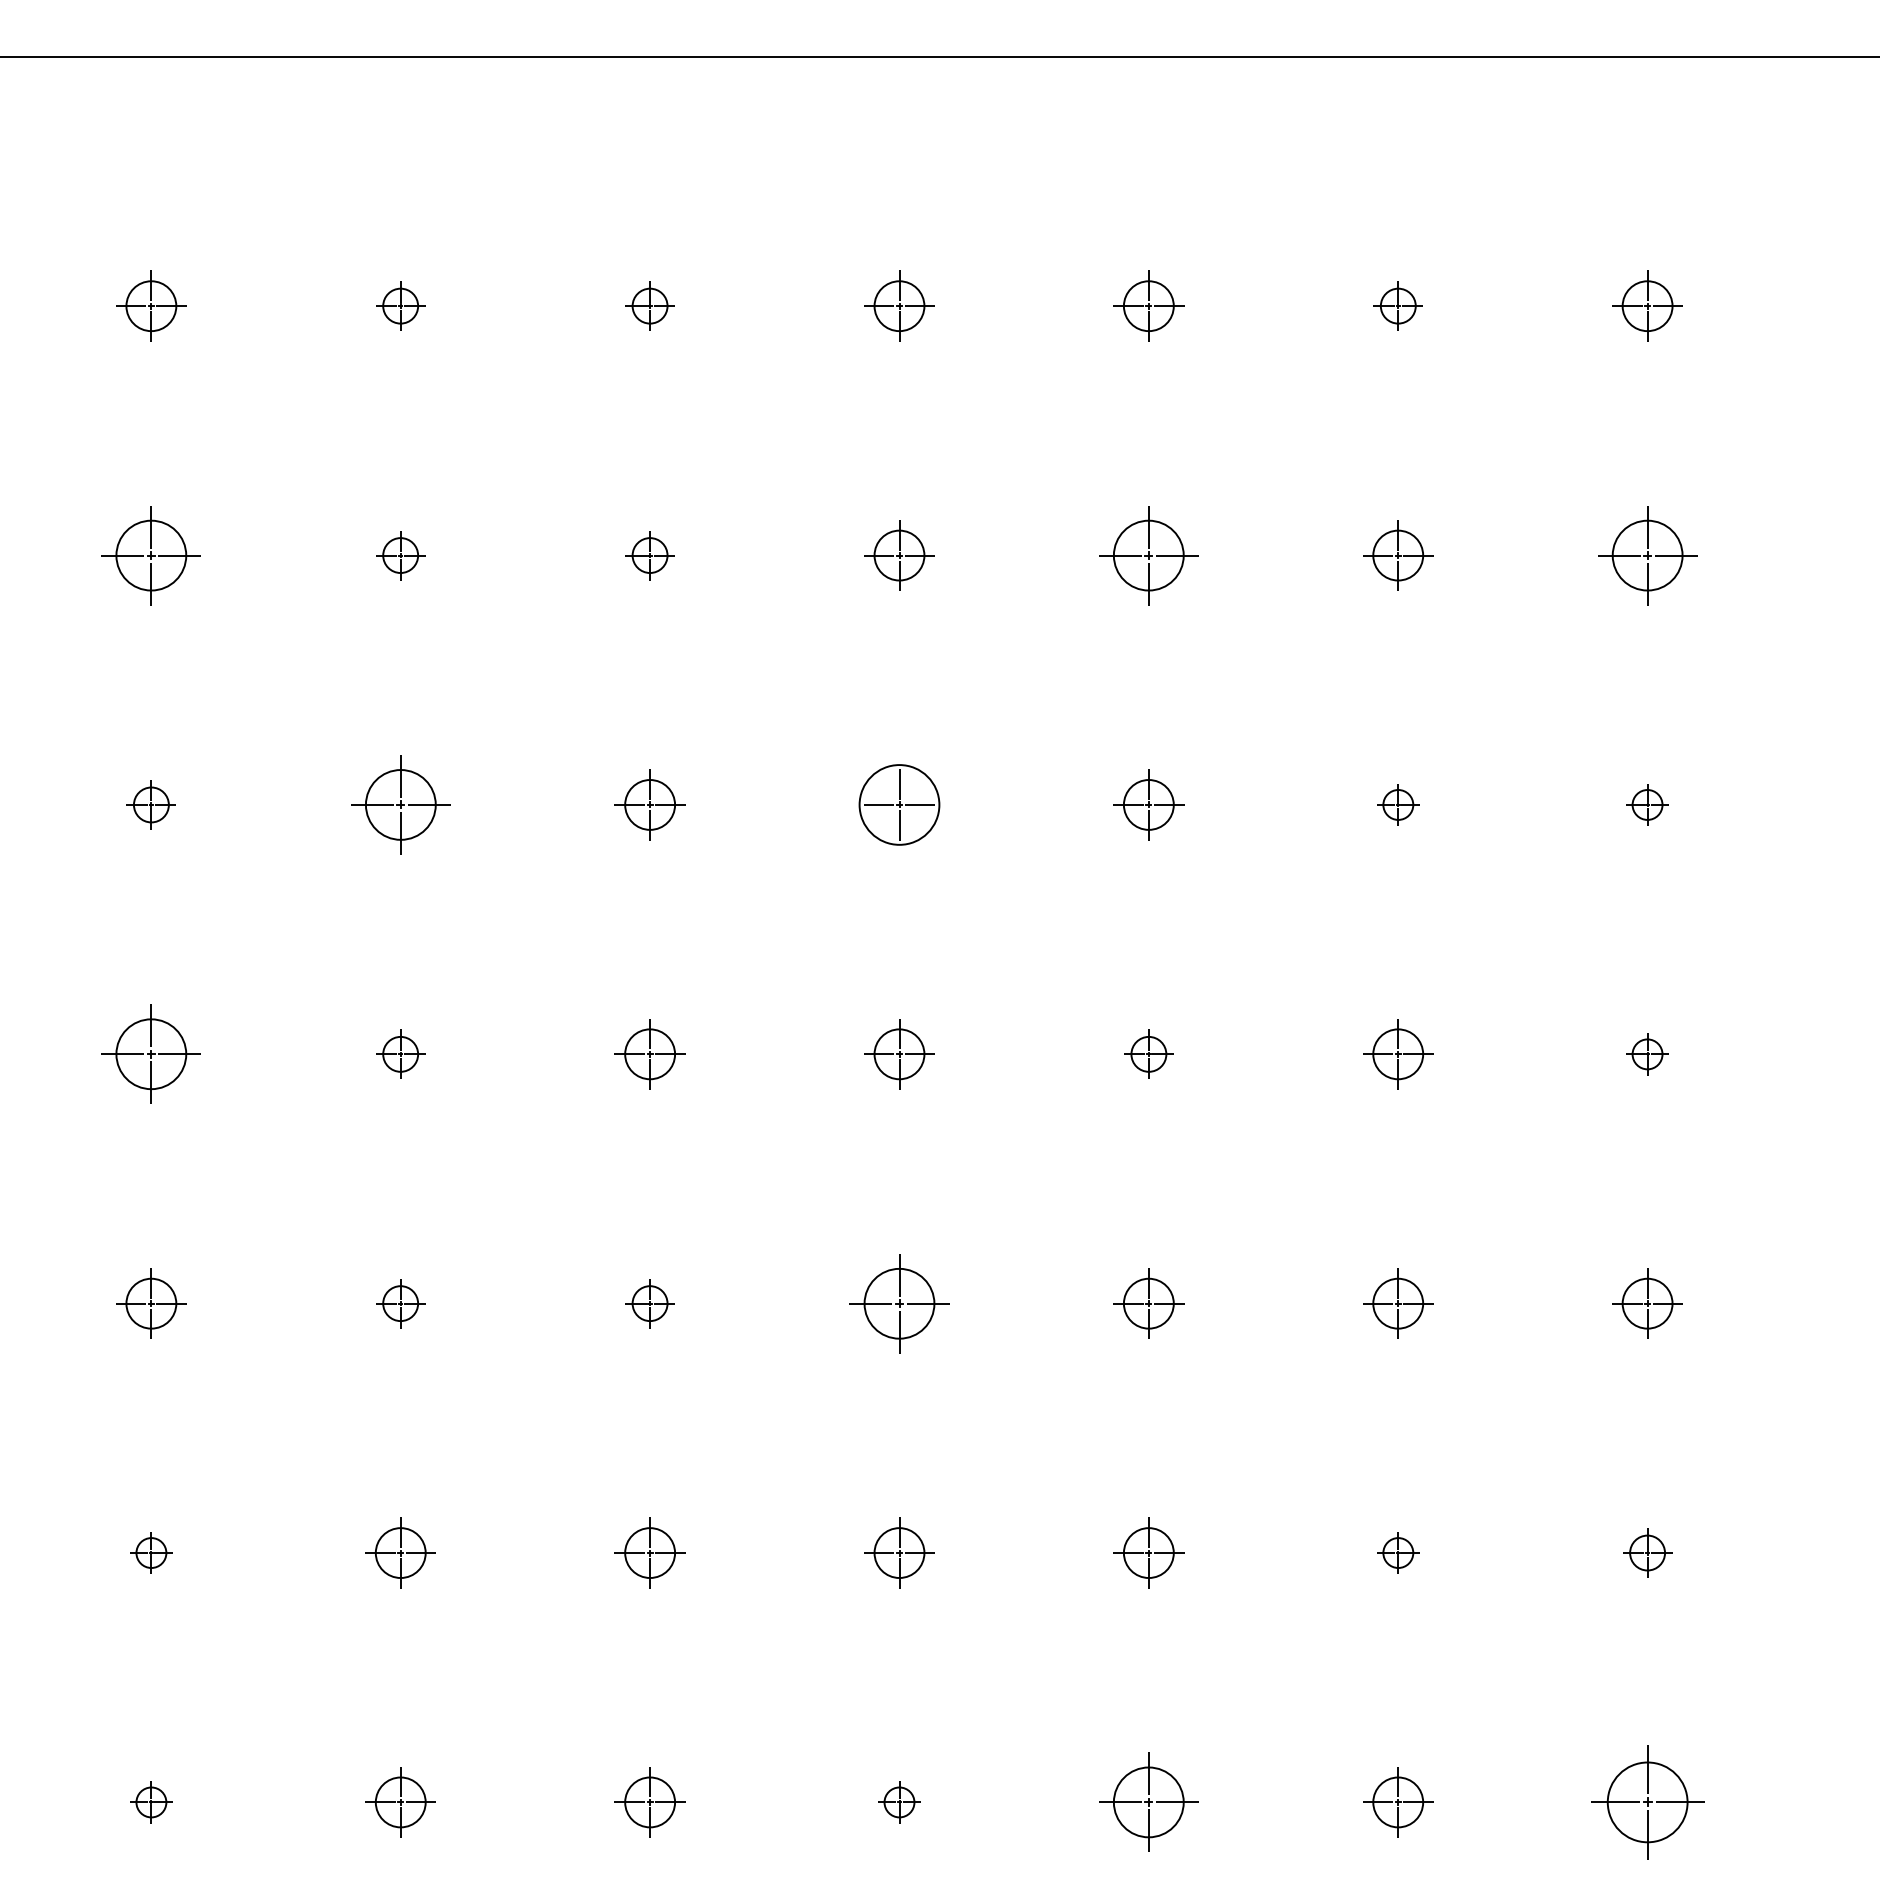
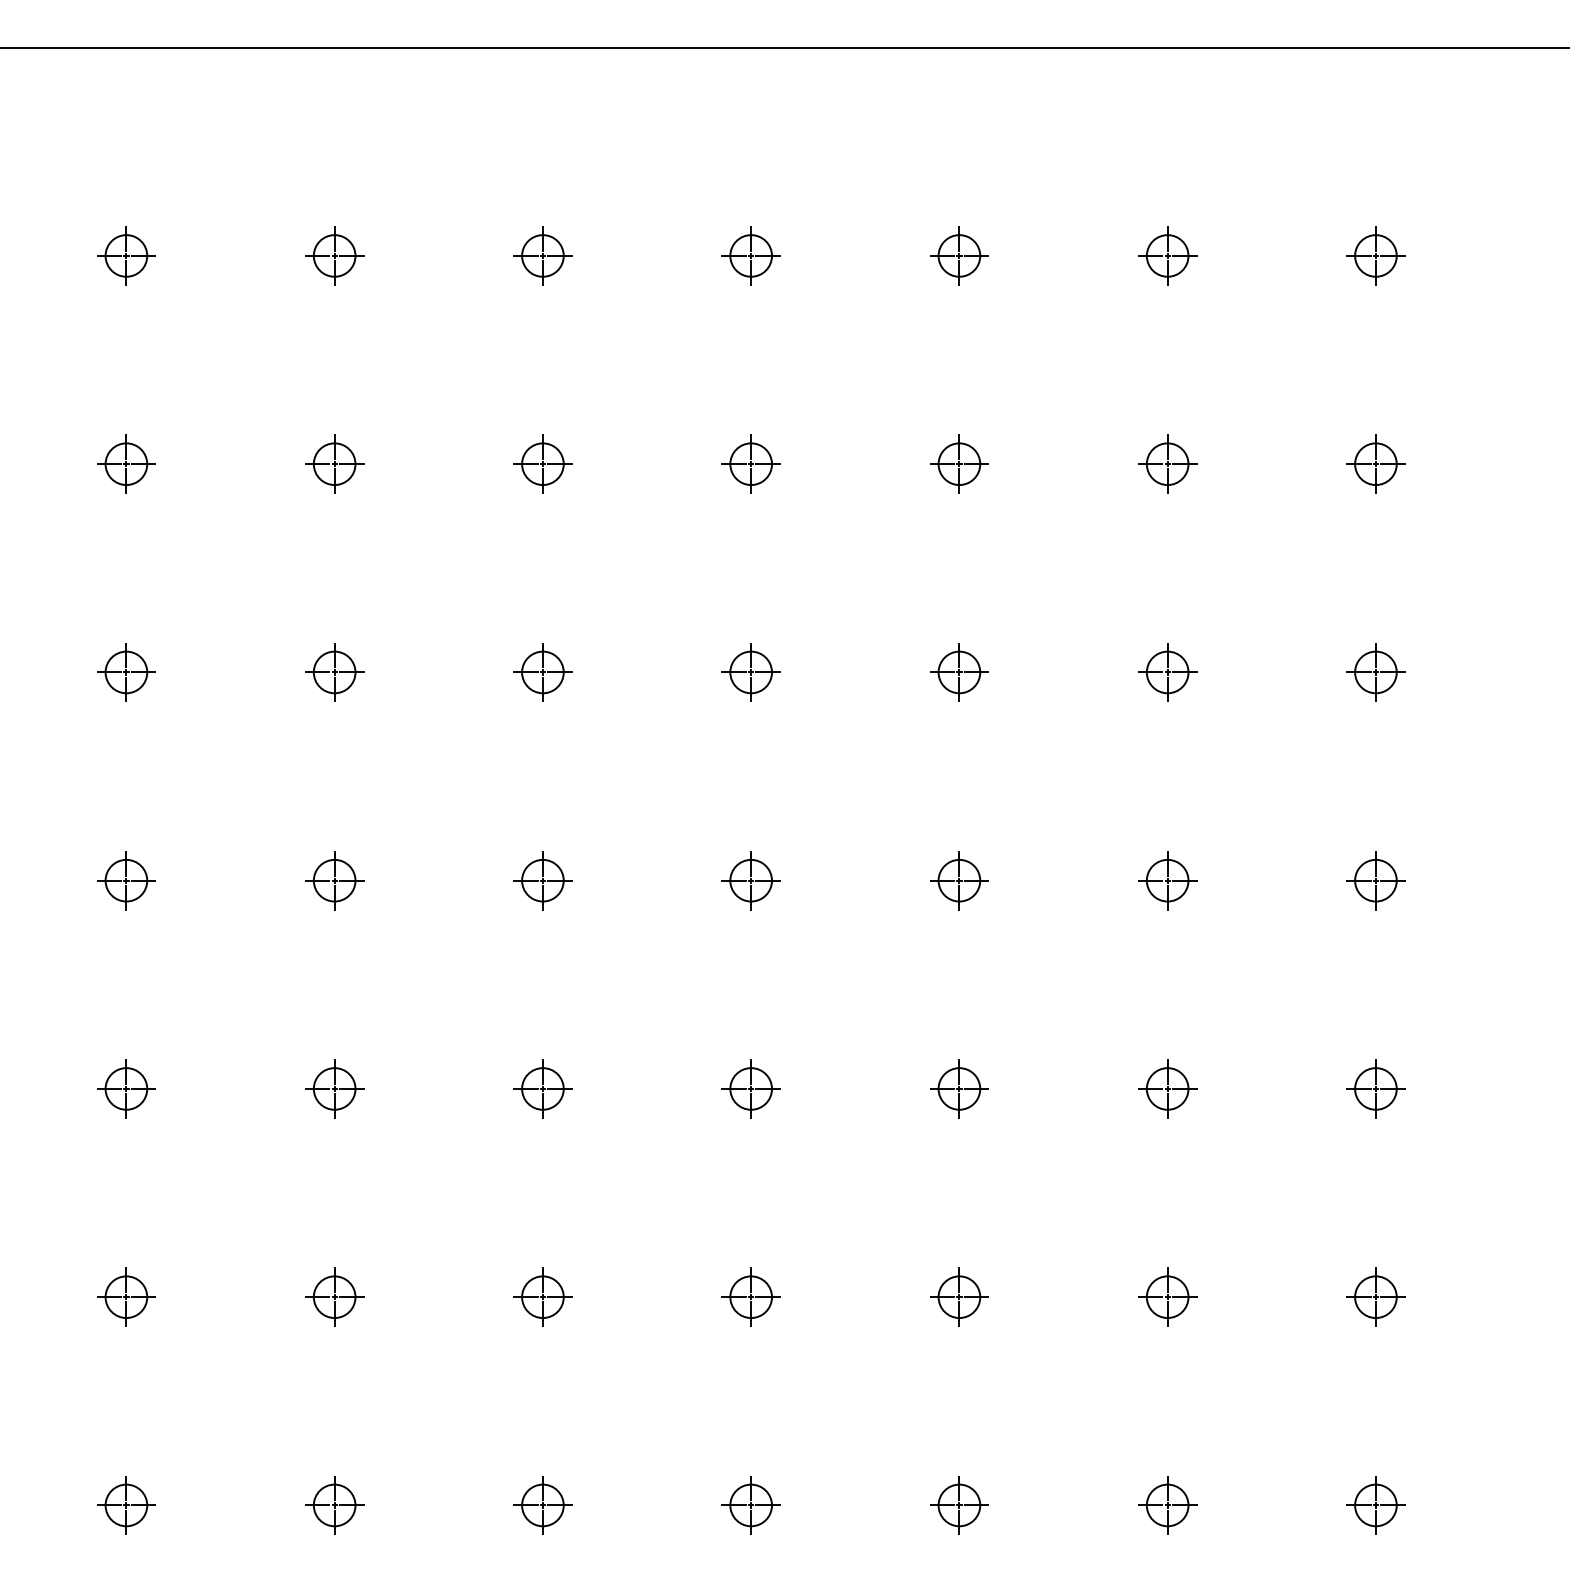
part: (400, 305) -> (334, 255), size x1.43
part: (649, 305) -> (542, 255), size x1.43
part: (1398, 305) -> (1167, 255), size x1.43
part: (151, 555) -> (126, 464), size x0.71
part: (400, 555) -> (334, 464), size x1.43
part: (649, 555) -> (542, 464), size x1.43
part: (1148, 555) -> (959, 464), size x0.71
part: (1647, 555) -> (1375, 464), size x0.71
part: (151, 804) -> (126, 672), size x1.43
part: (400, 804) -> (334, 672), size x0.71
circle: (899, 804) -> (751, 672), size x0.62
part: (1398, 804) -> (1167, 672), size x1.67
part: (1647, 804) -> (1375, 672), size x1.67
part: (151, 1054) -> (126, 880), size x0.71
part: (400, 1054) -> (334, 880), size x1.43
part: (1148, 1054) -> (959, 880), size x1.43
part: (1647, 1054) -> (1375, 880), size x1.67
part: (400, 1303) -> (334, 1088), size x1.43
part: (649, 1303) -> (542, 1088), size x1.43
part: (899, 1303) -> (751, 1088), size x0.71
part: (151, 1552) -> (126, 1296), size x1.67
part: (1398, 1552) -> (1167, 1296), size x1.67
part: (1647, 1552) -> (1375, 1296), size x1.43
part: (151, 1802) -> (126, 1505), size x1.67
part: (899, 1802) -> (751, 1505), size x1.67
part: (1148, 1802) -> (959, 1505), size x0.71
part: (1647, 1802) -> (1375, 1505), size x0.62

